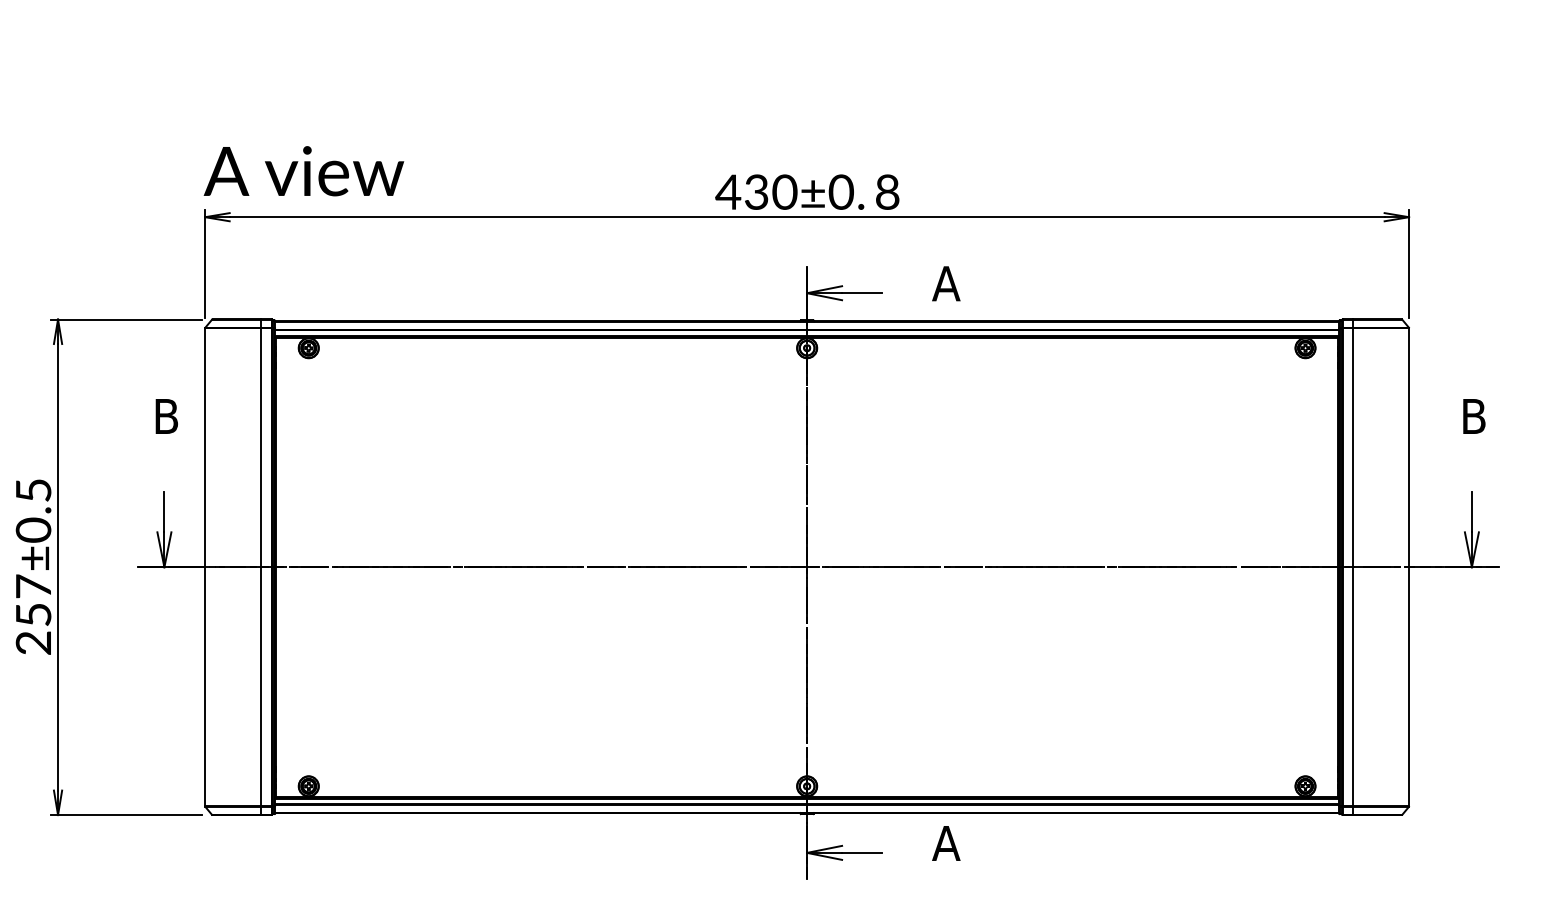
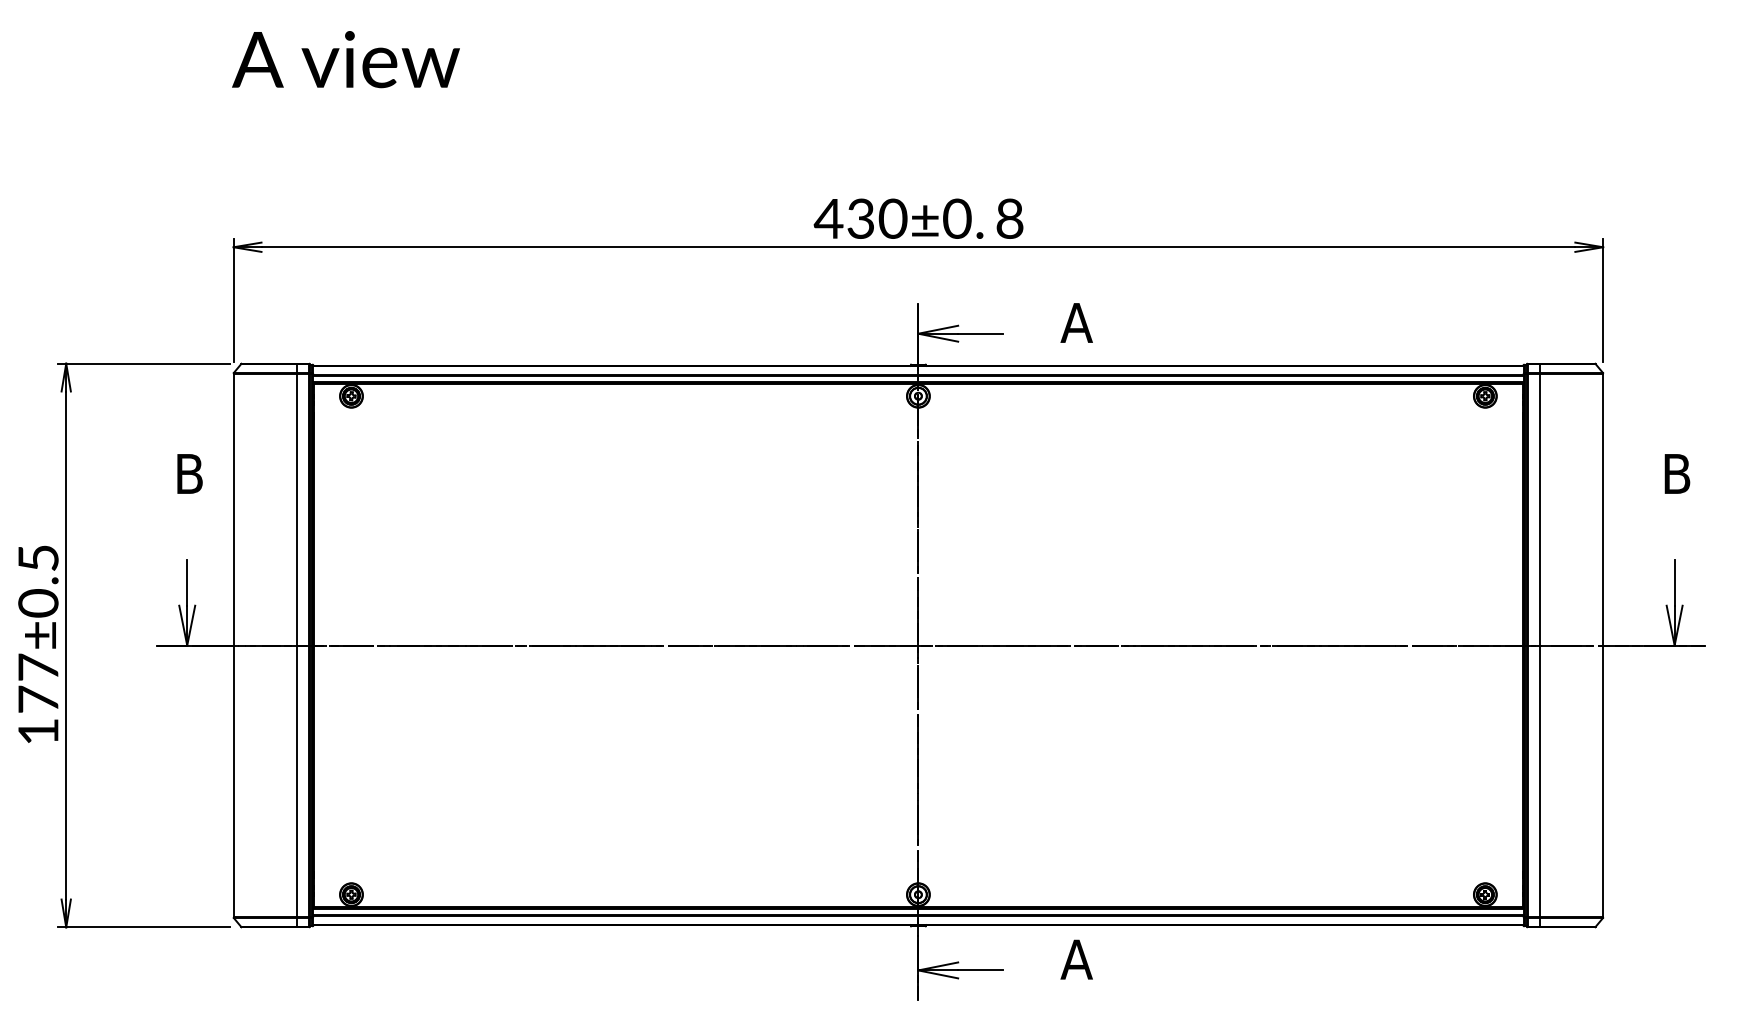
text: (303, 171) -> (345, 59), moved
text: (33, 628) -> (38, 715), 257±0.5 -> 177±0.5

